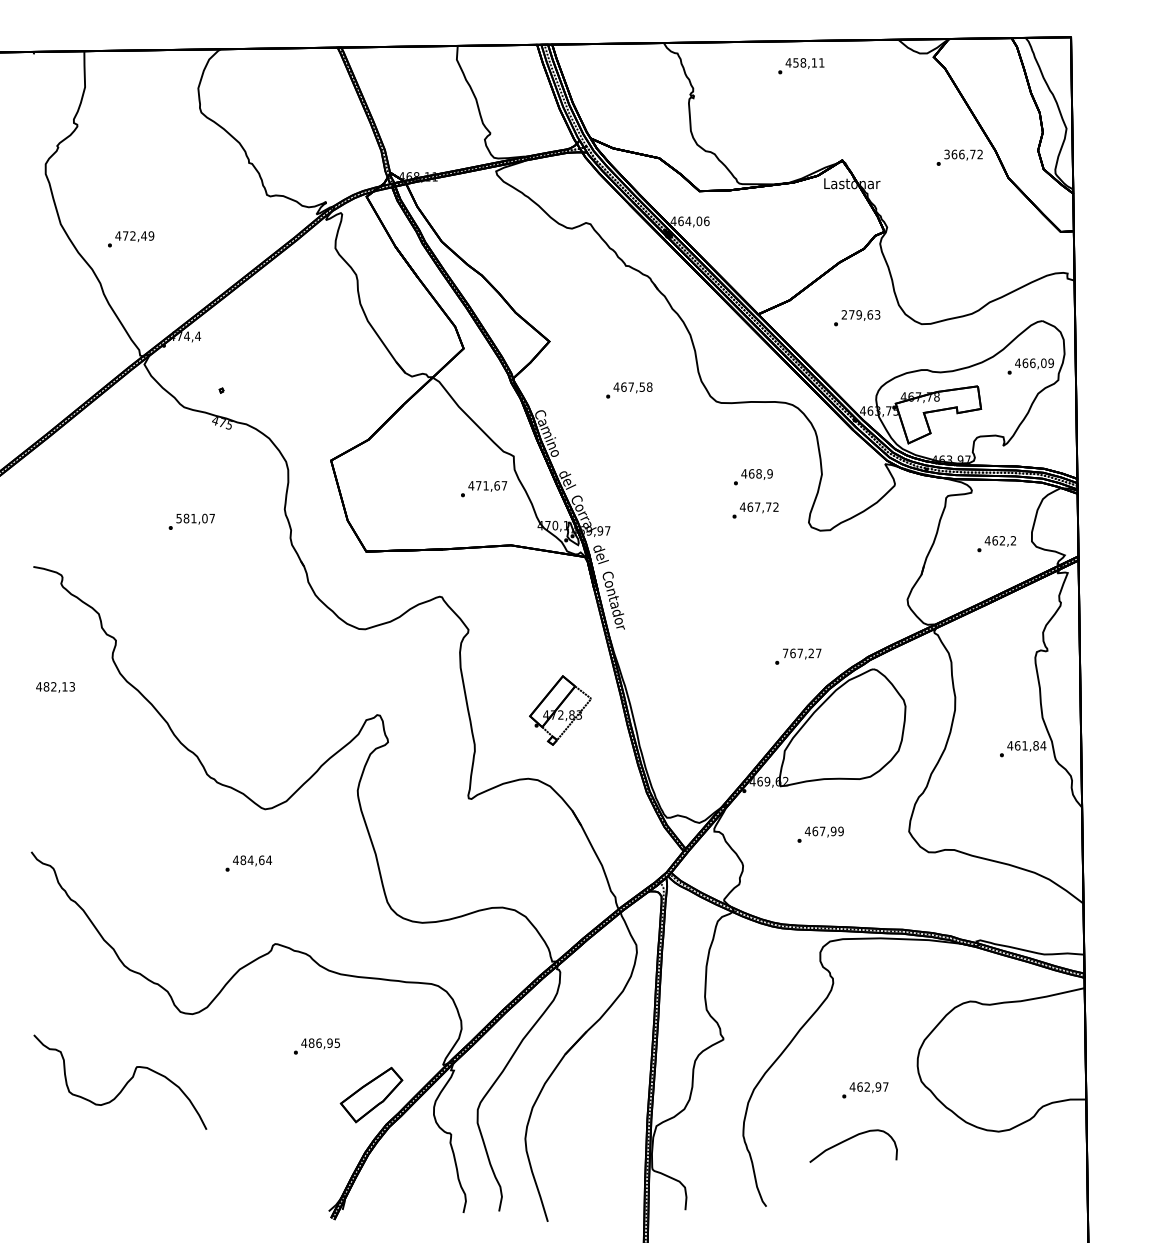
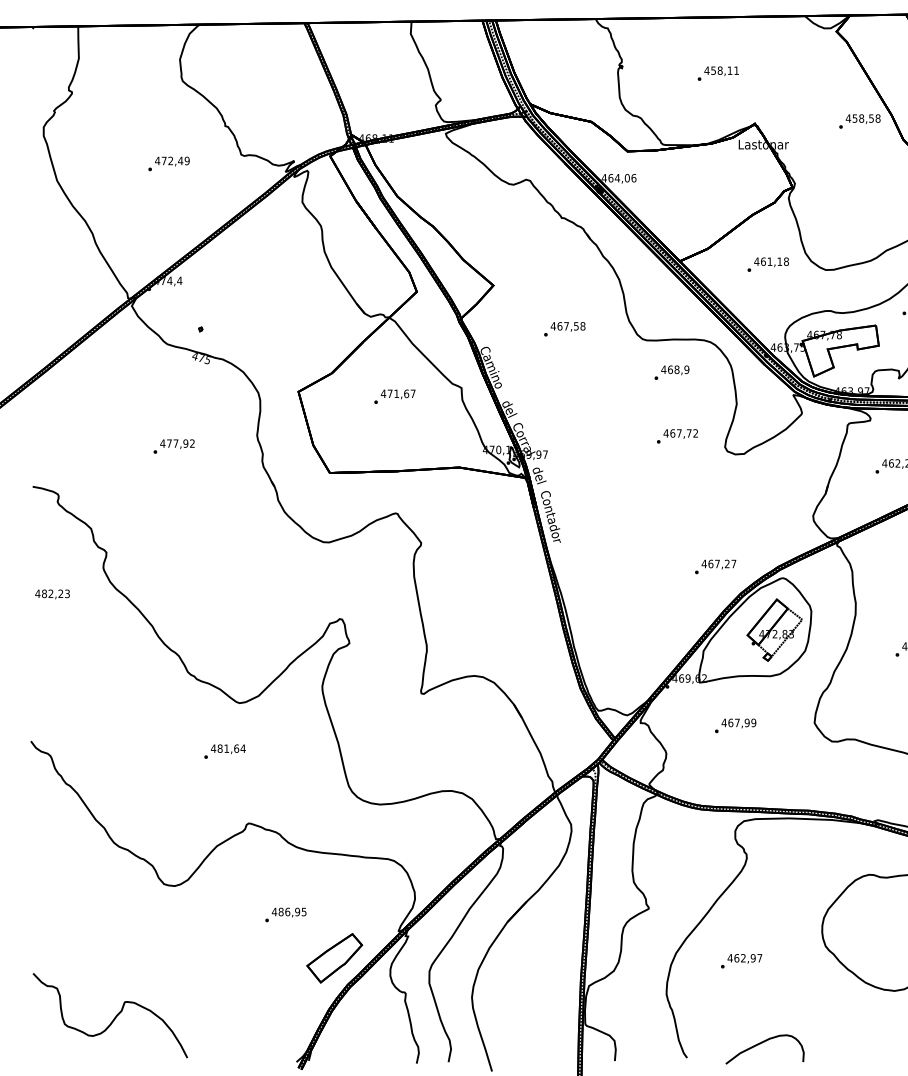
text: (801, 66) -> (718, 73), moved
text: (963, 154) -> (863, 118), 366,72 -> 458,58
text: (131, 239) -> (169, 164), moved
text: (860, 314) -> (771, 261), 279,63 -> 461,18
text: (753, 477) -> (672, 373), moved
text: (484, 489) -> (395, 397), moved
text: (195, 518) -> (177, 443), 581,07 -> 477,92
text: (785, 653) -> (704, 564), 767,27 -> 467,27
text: (64, 686) -> (60, 593), 482,13 -> 482,23
part: (560, 710) -> (774, 630), moved
text: (250, 859) -> (226, 747), 484,64 -> 481,64
curve: (125, 1083) -> (114, 1016), moved
text: (865, 1090) -> (741, 961), moved
curve: (850, 1139) -> (762, 1043), moved

